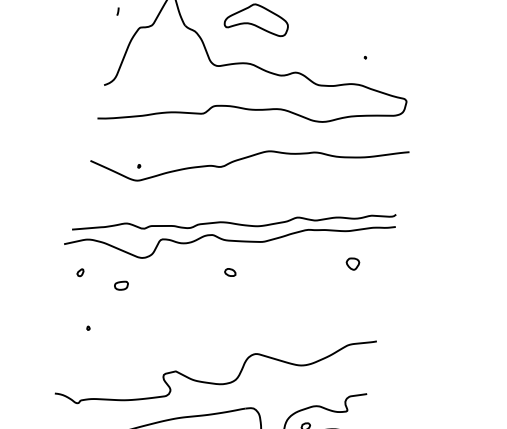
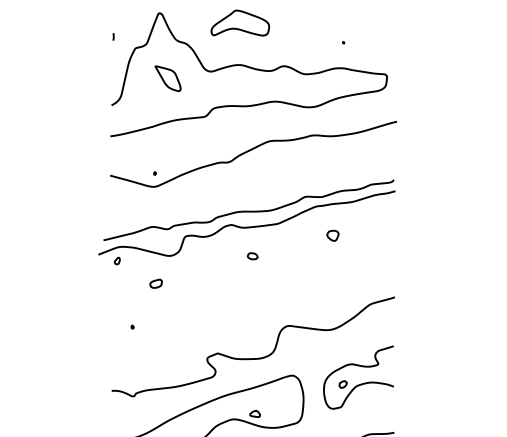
part: (169, 65) -> (167, 78), added
part: (352, 263) -> (332, 235), moved
part: (79, 271) -> (116, 260), moved

